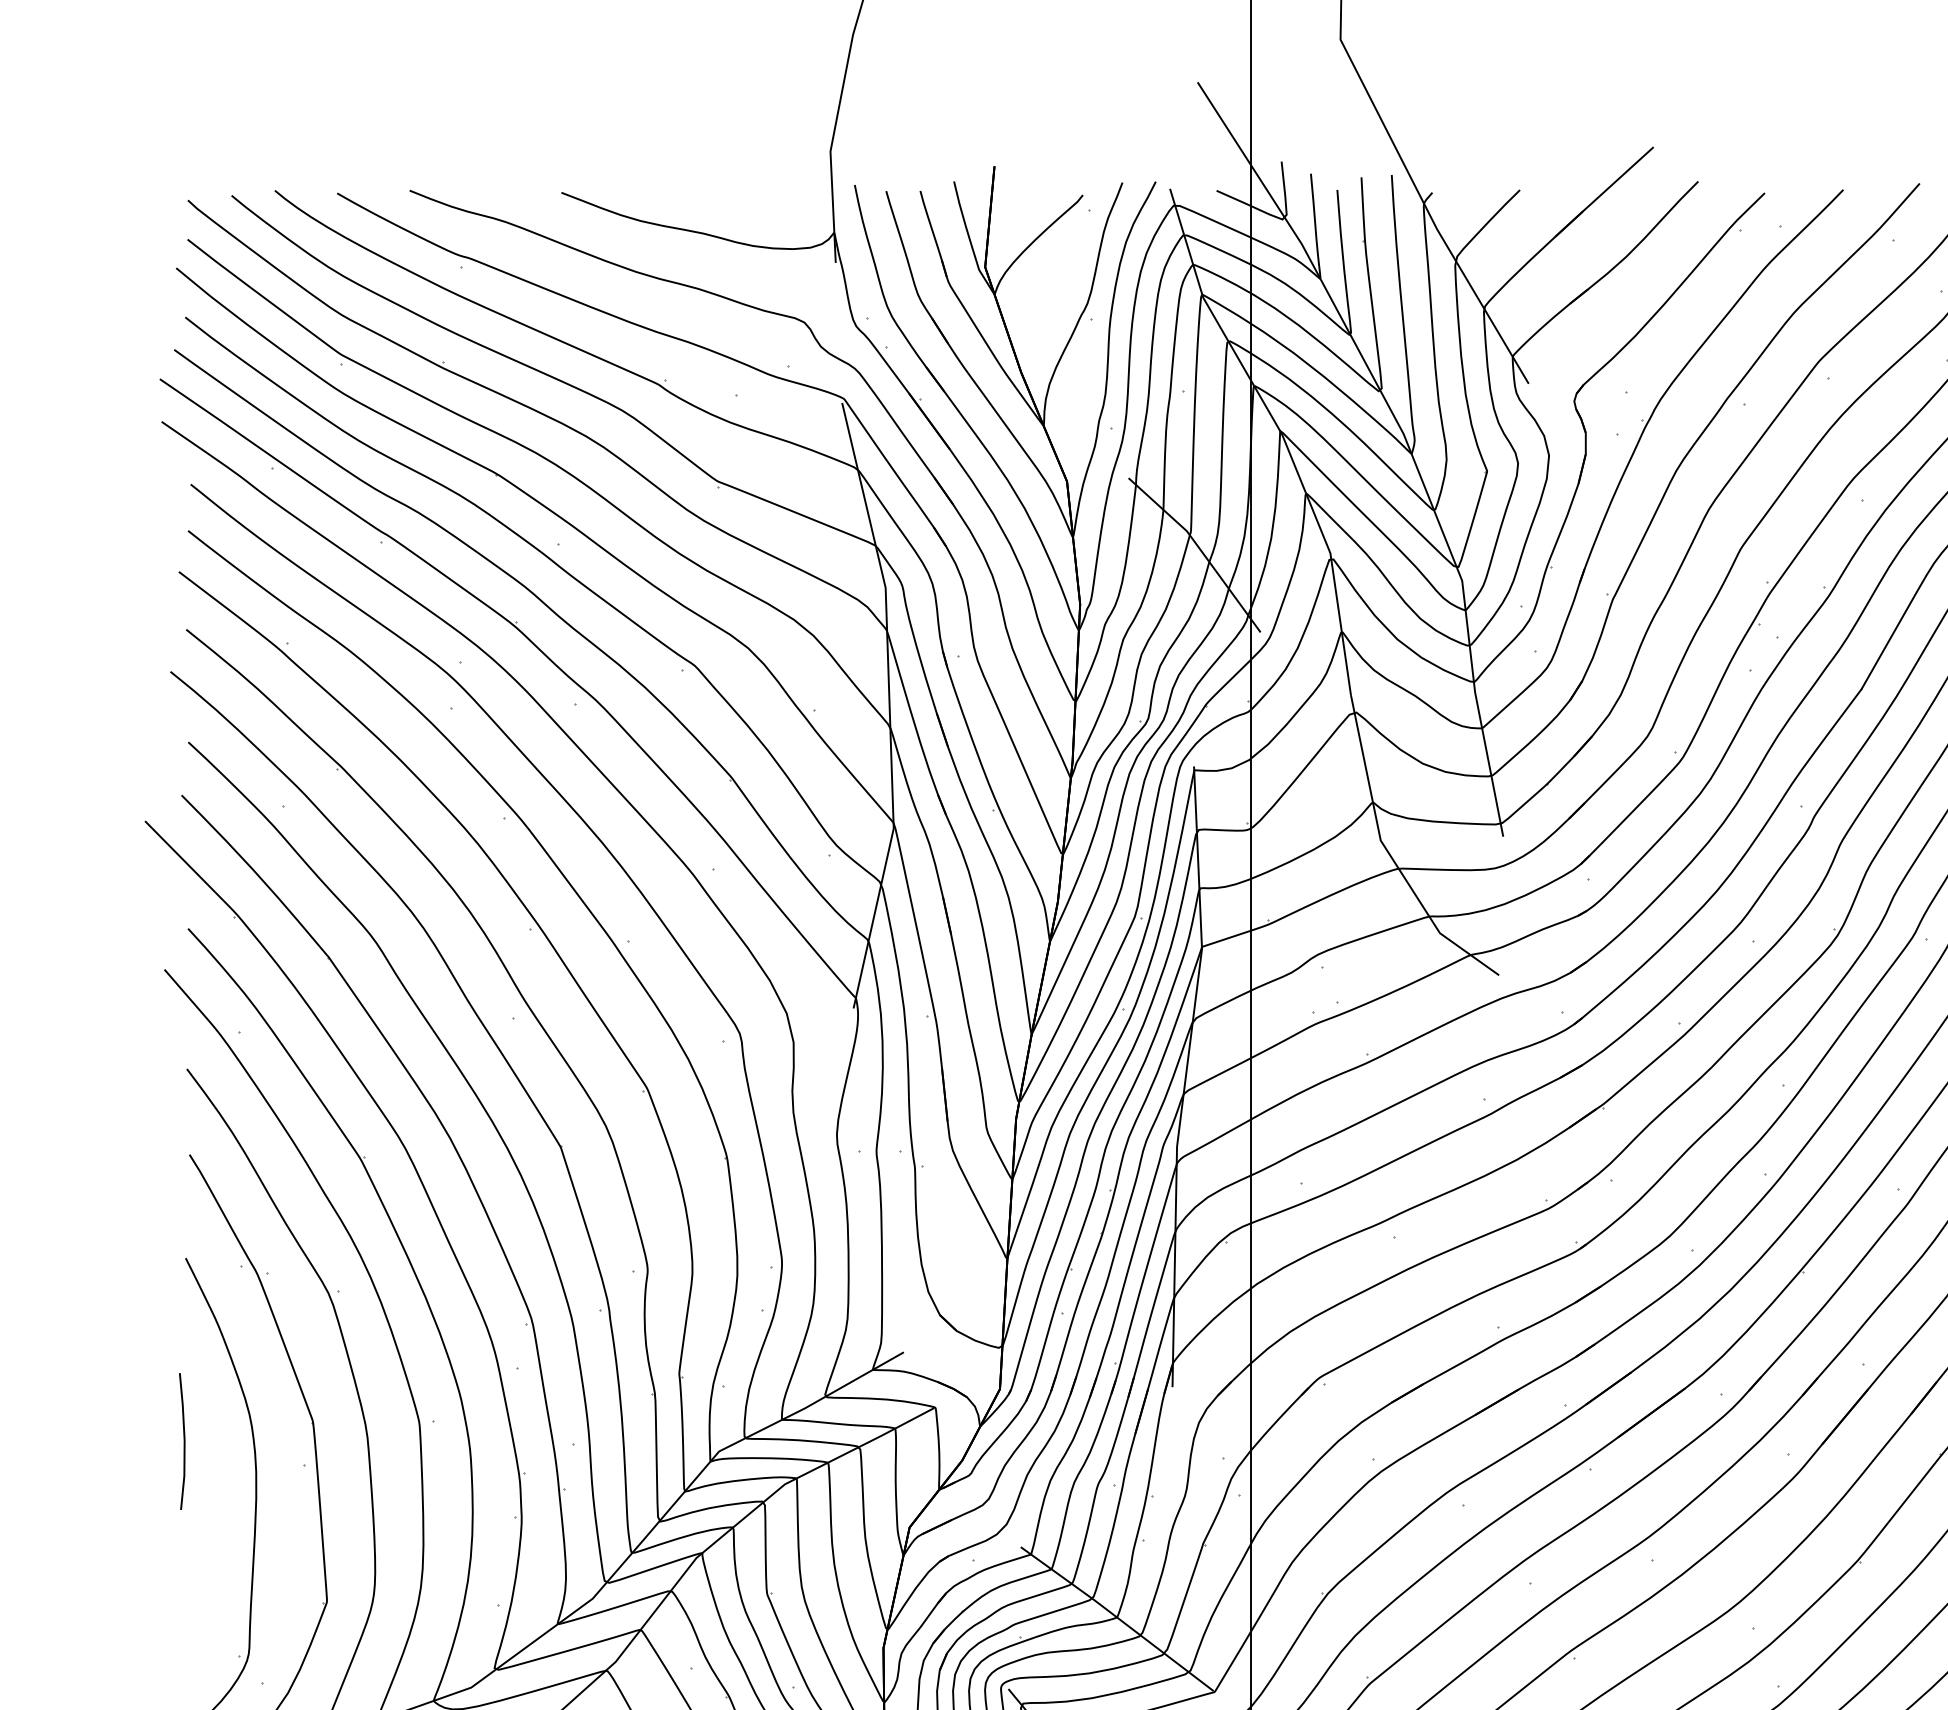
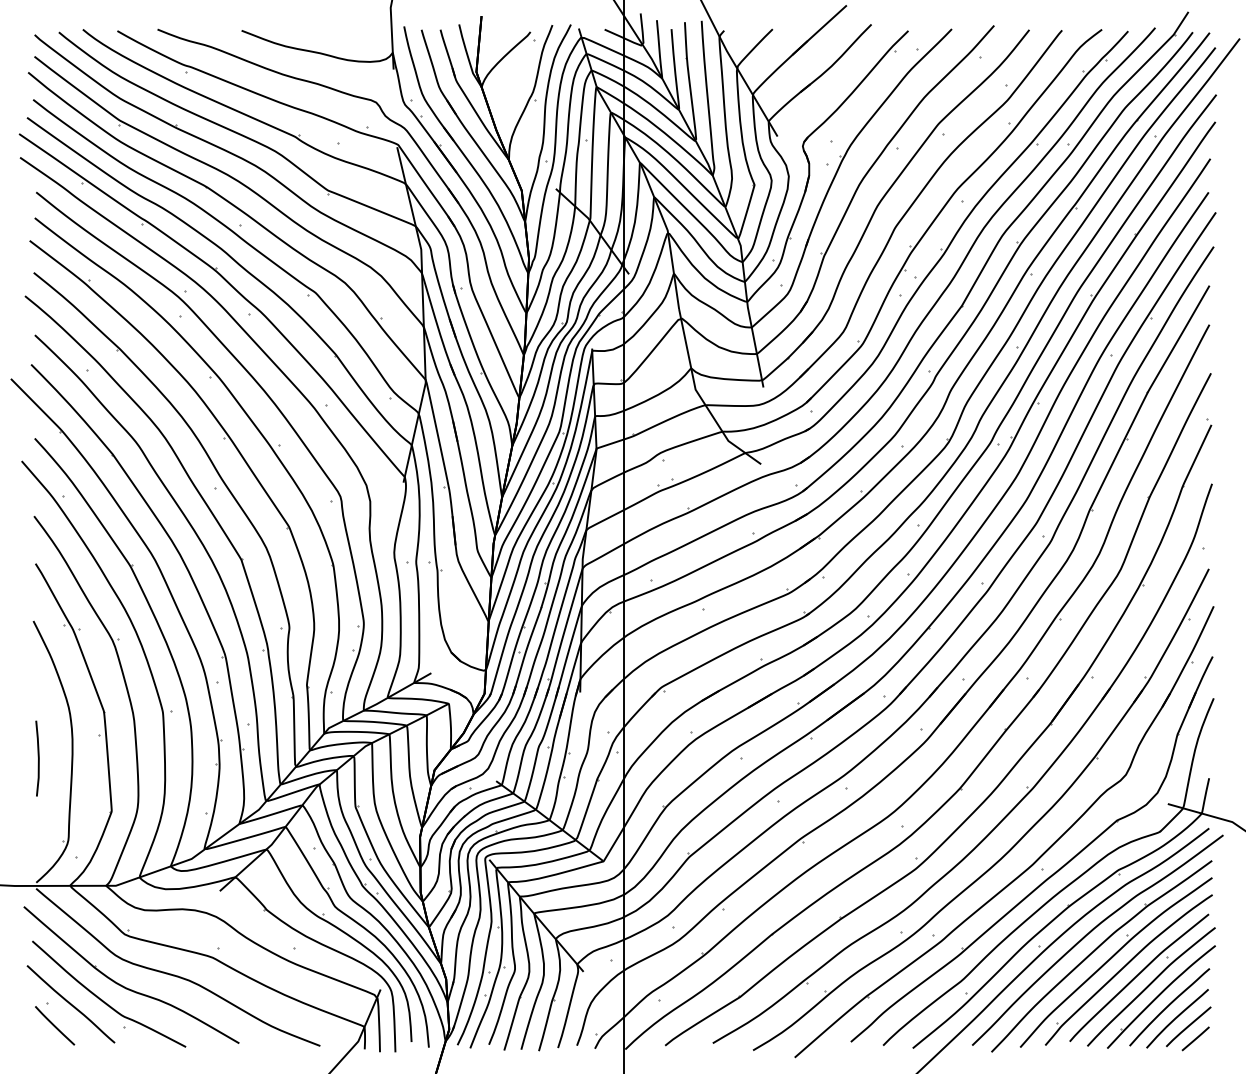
line: (182, 1439) -> (37, 757), moved

